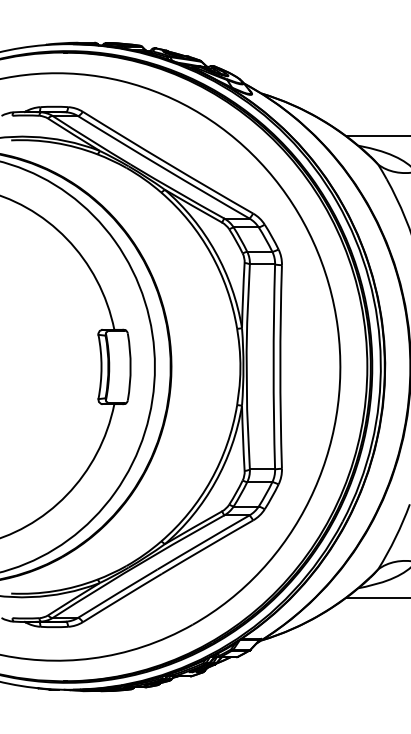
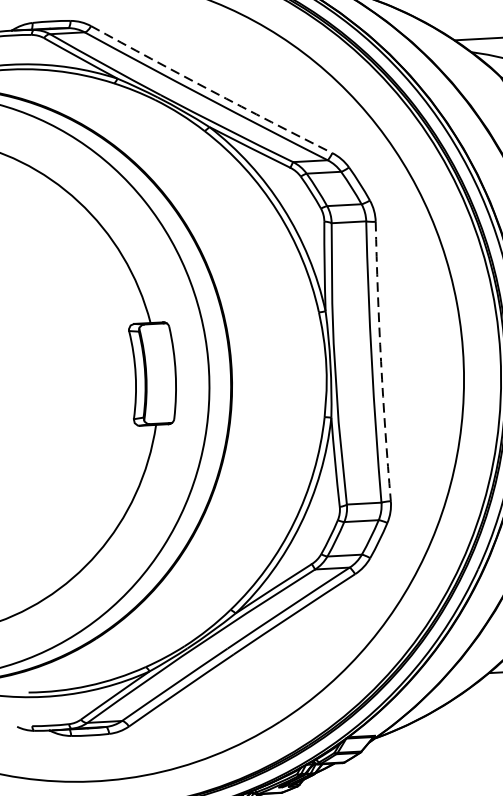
arc: (167, 163) -> (211, 90), solid -> dashed
arc: (280, 366) -> (381, 360), solid -> dashed

